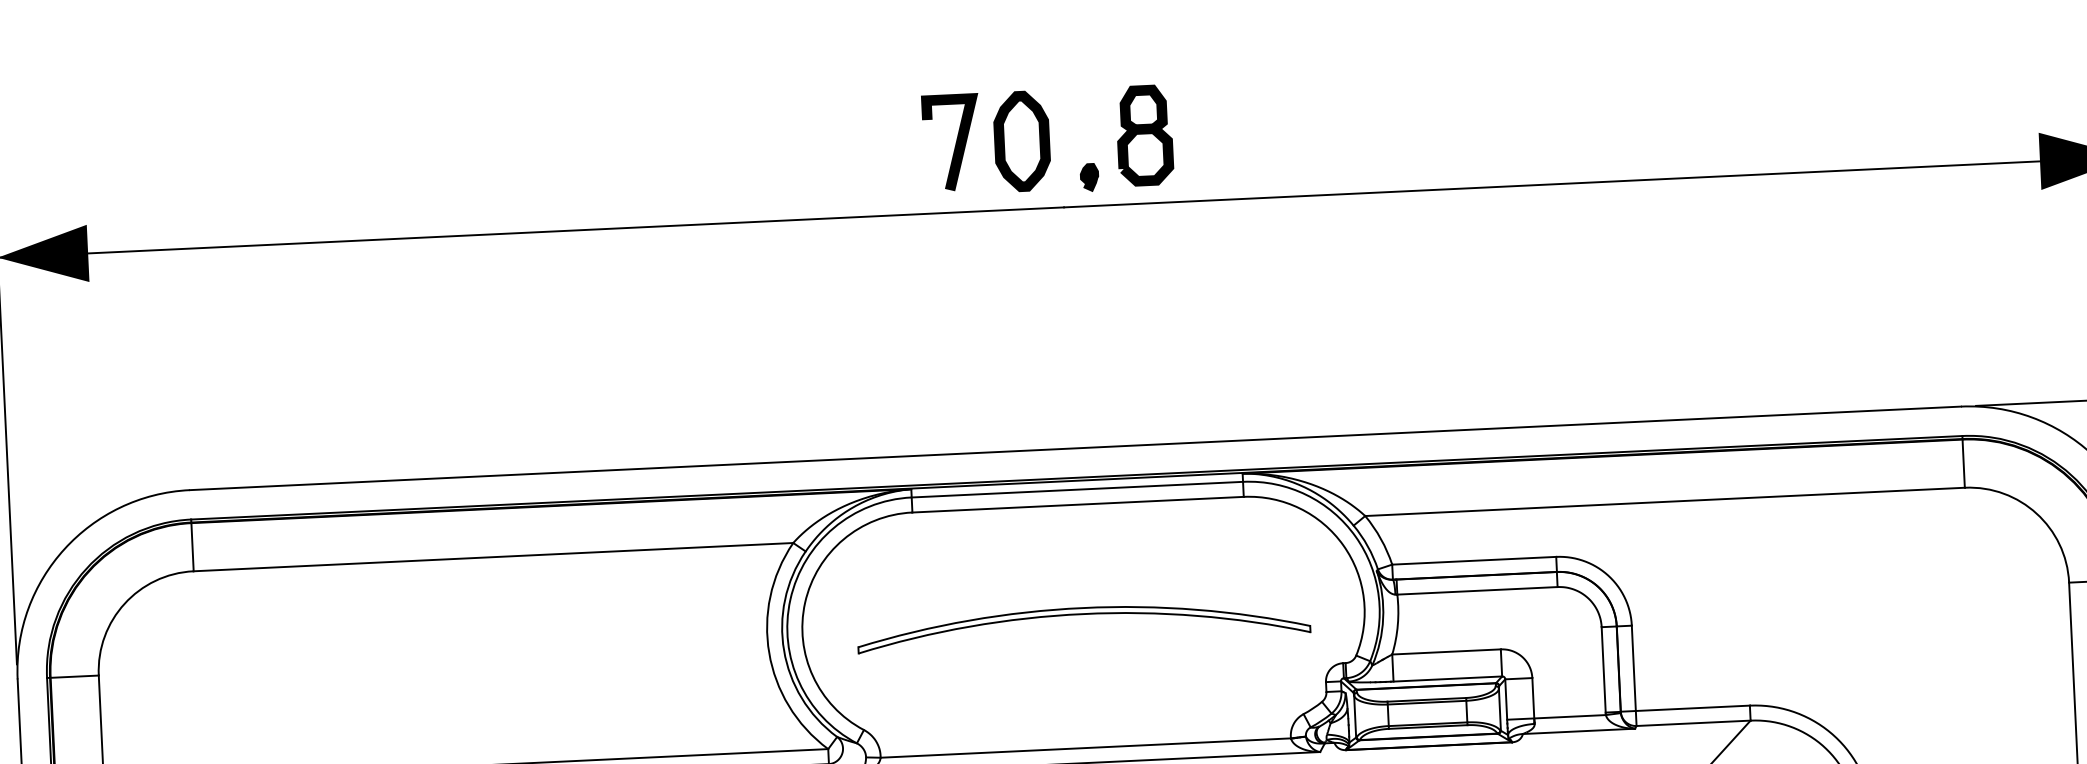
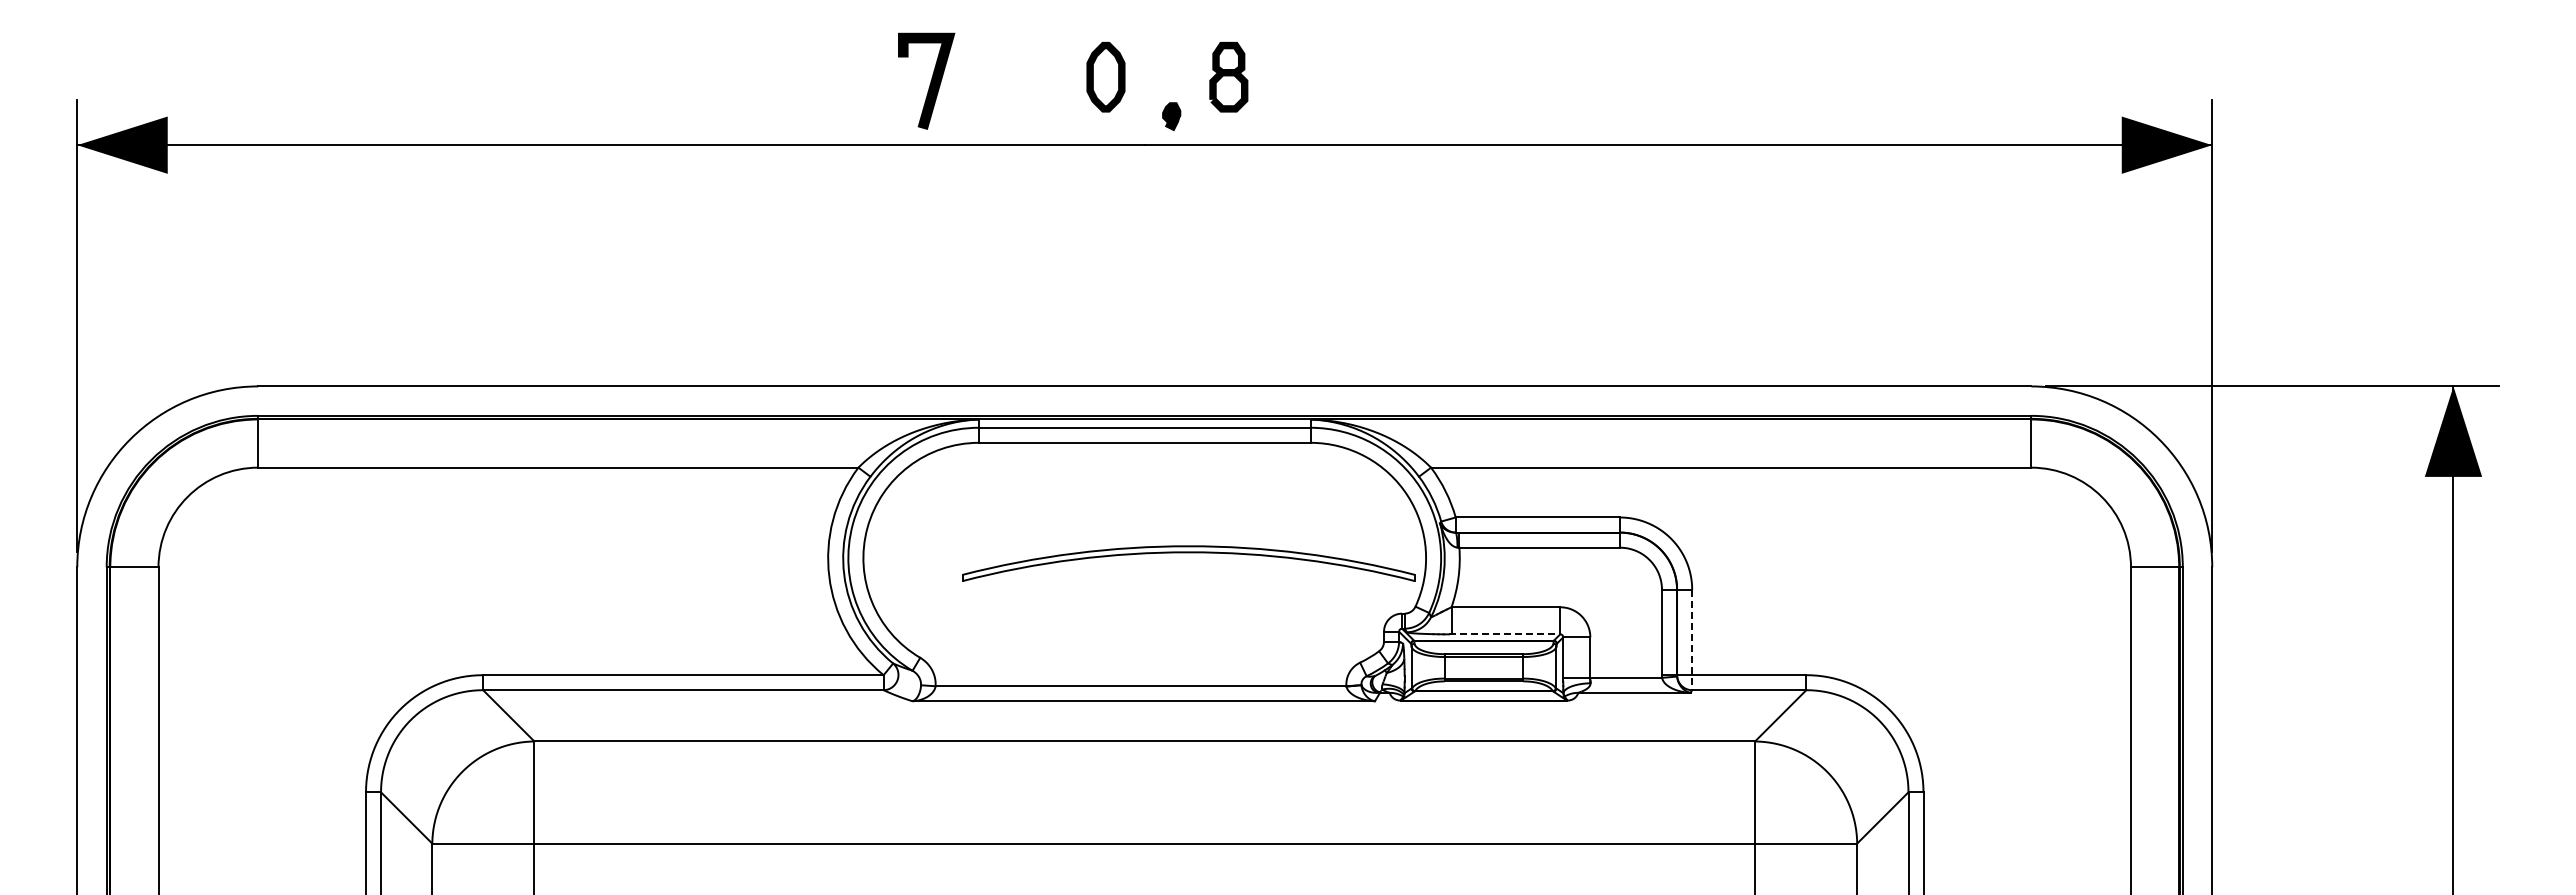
part: (1144, 134) -> (1228, 76), size x0.7
part: (1021, 140) -> (1105, 76), size x0.7
line: (955, 142) -> (930, 81), moved
part: (1083, 615) -> (1188, 553), moved
line: (1634, 676) -> (1692, 640), solid -> dashed
line: (1446, 679) -> (1504, 634), solid -> dashed

